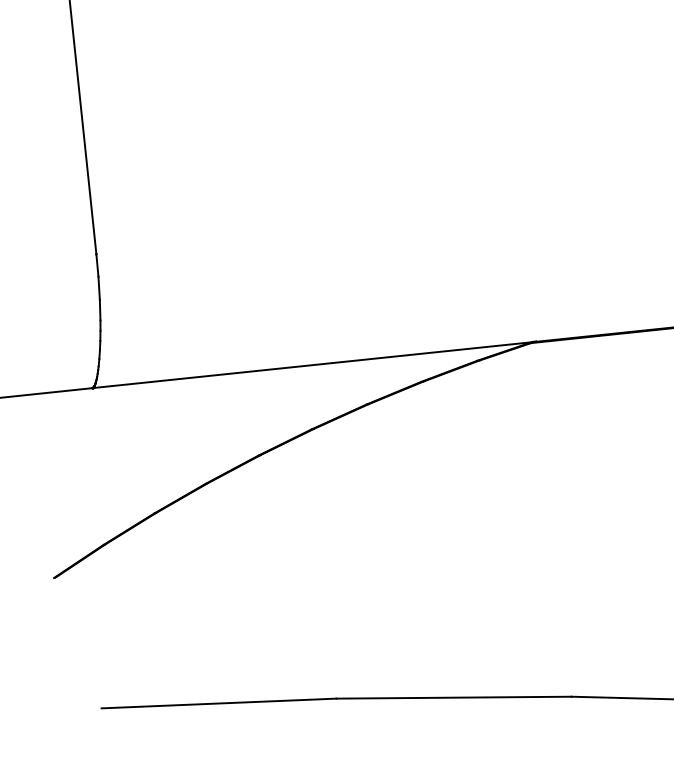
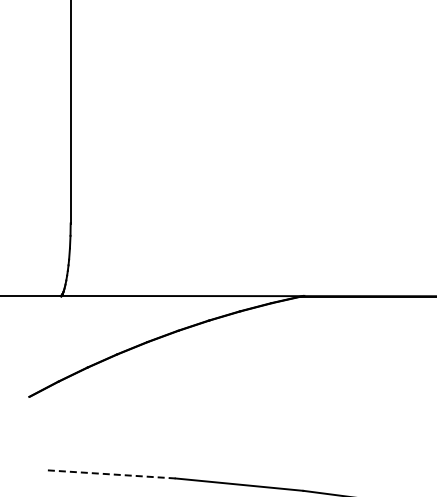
line: (218, 703) -> (111, 474), solid -> dashed

